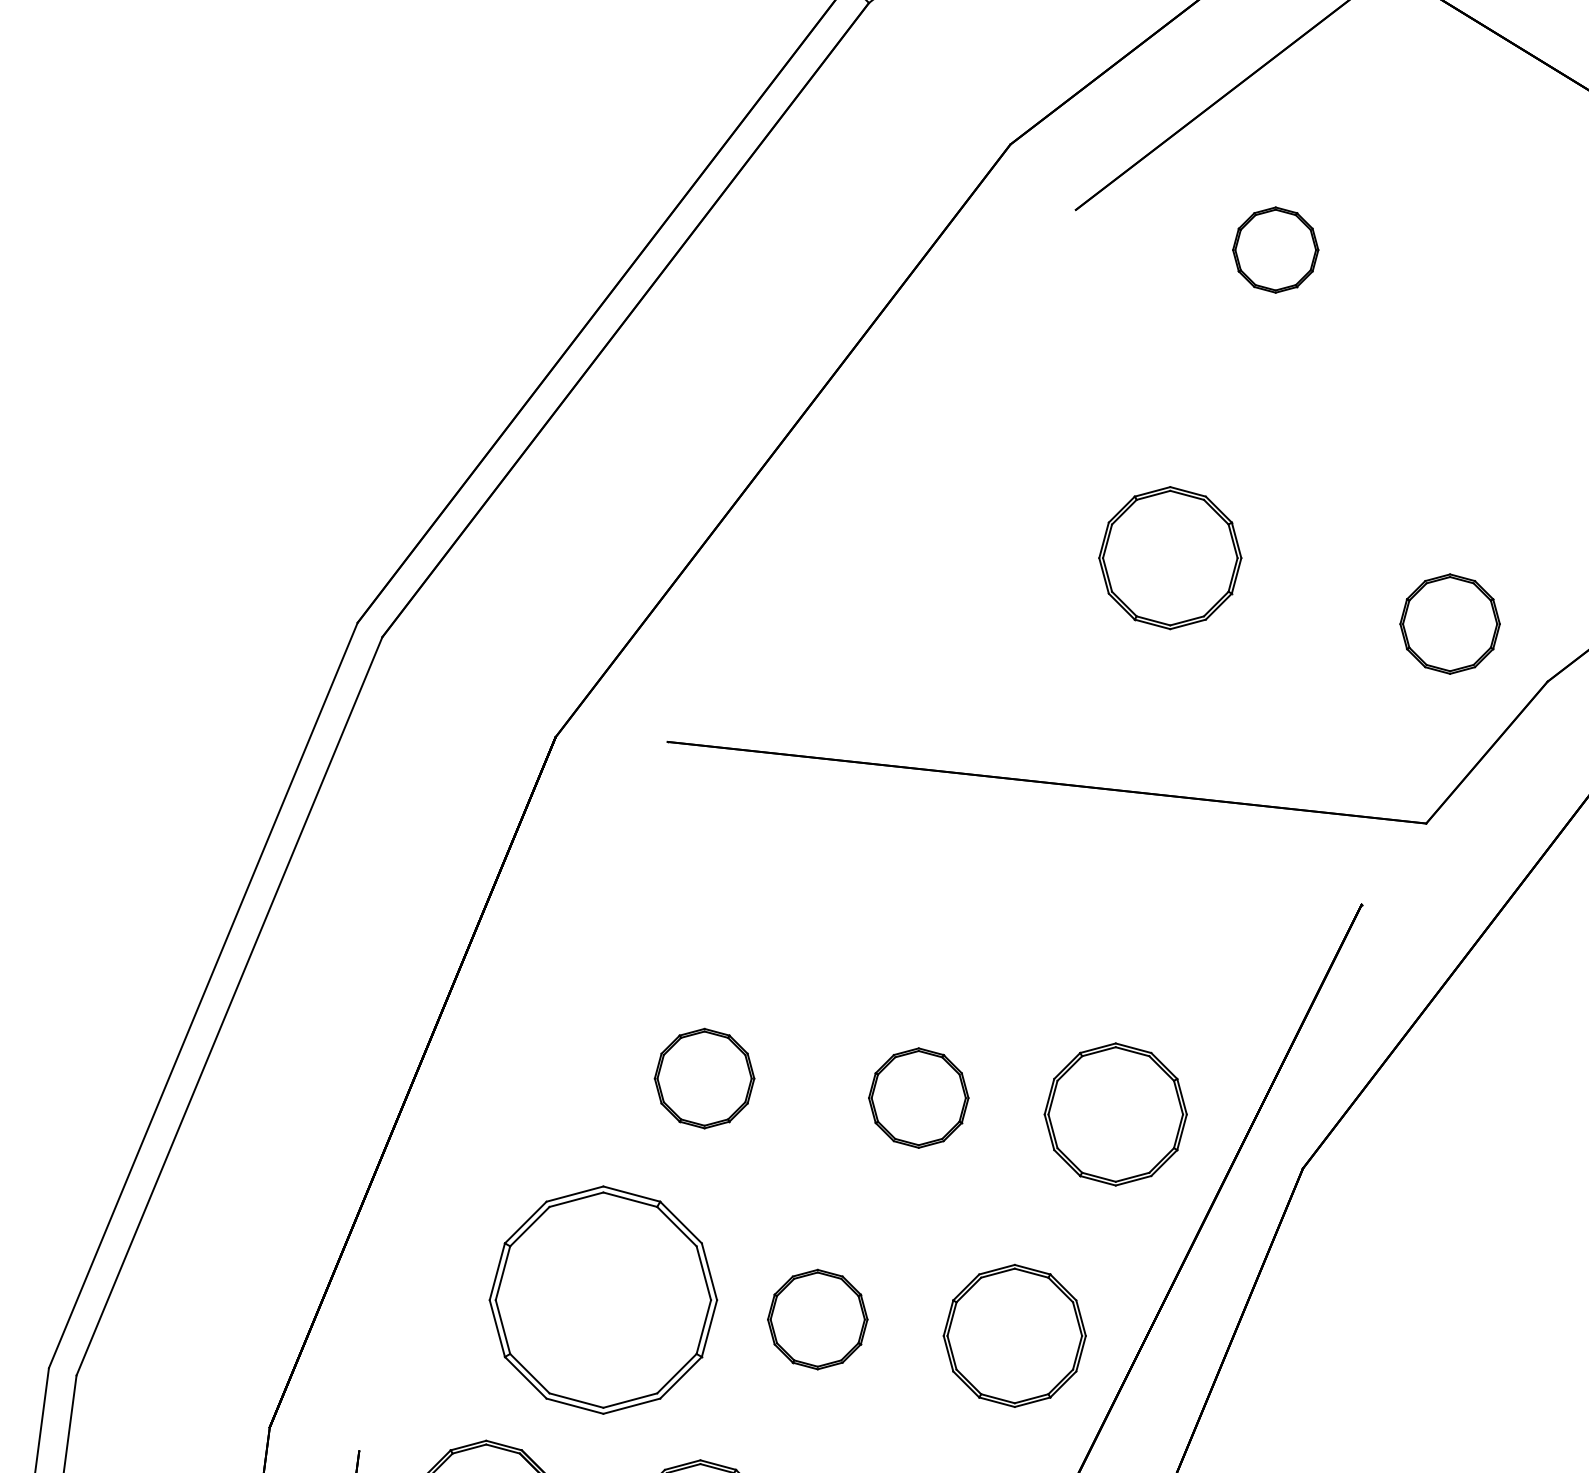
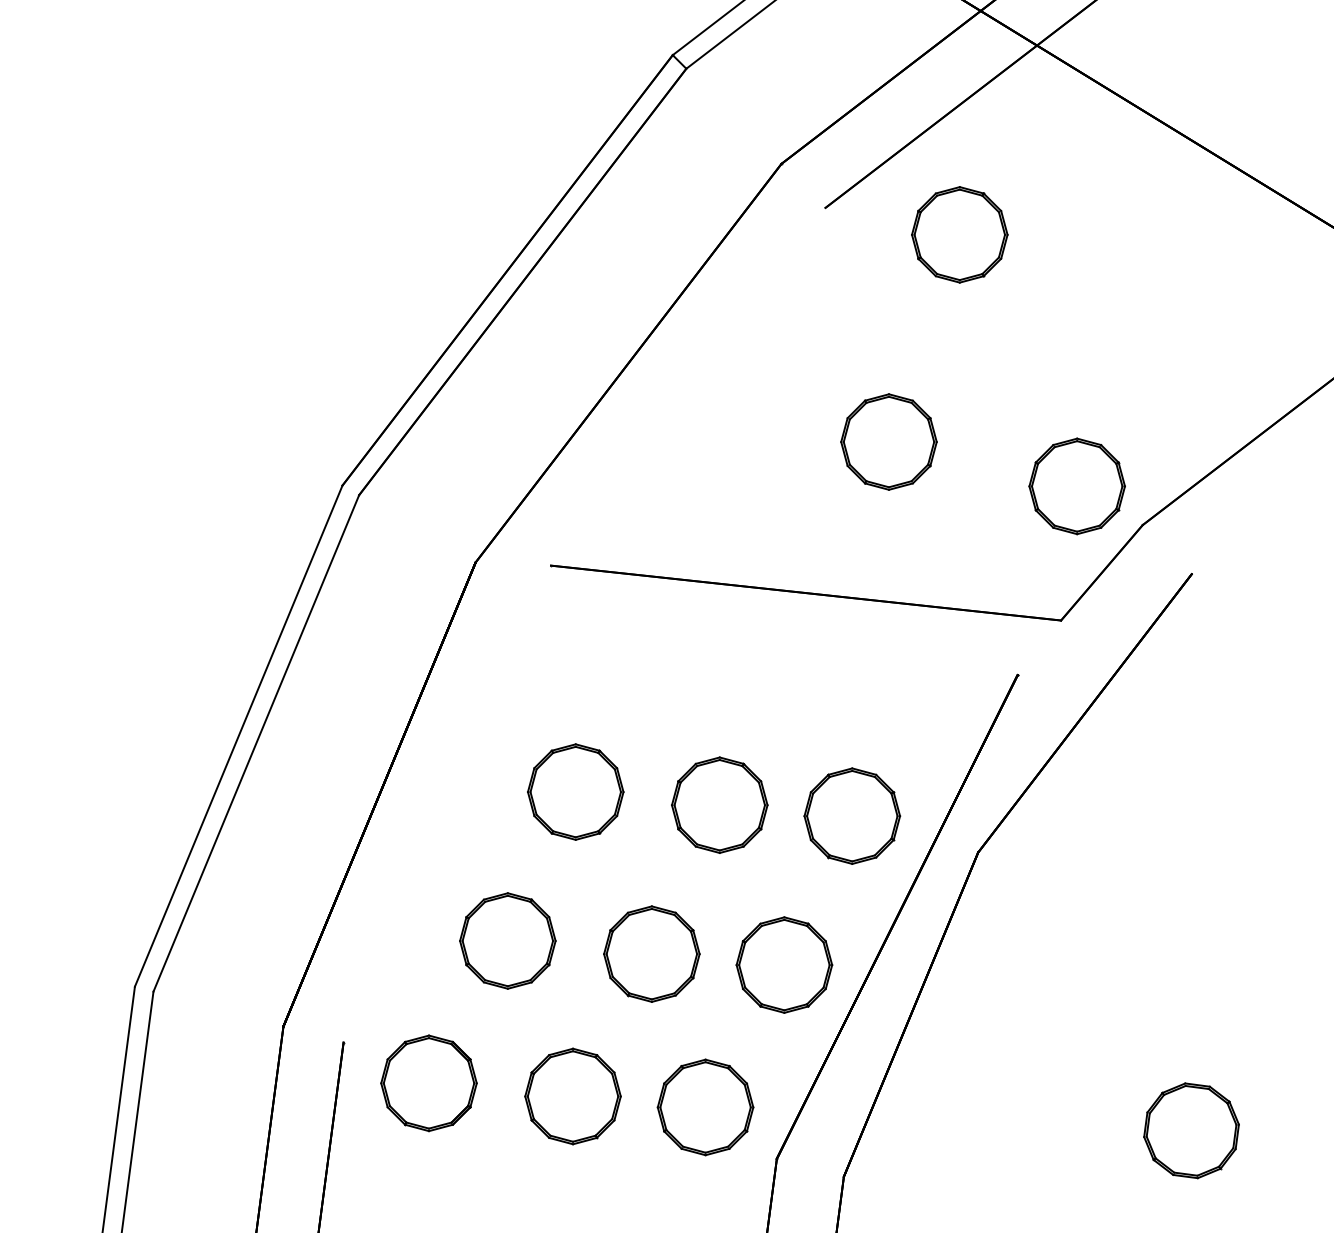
part: (1275, 249) -> (959, 234), size x1.67
part: (1449, 624) -> (1076, 486), size x1.43
part: (704, 1077) -> (575, 791), size x1.43
part: (918, 1097) -> (719, 804), size x1.43
part: (603, 1299) -> (507, 940), size x0.62
part: (817, 1318) -> (651, 953), size x1.43

